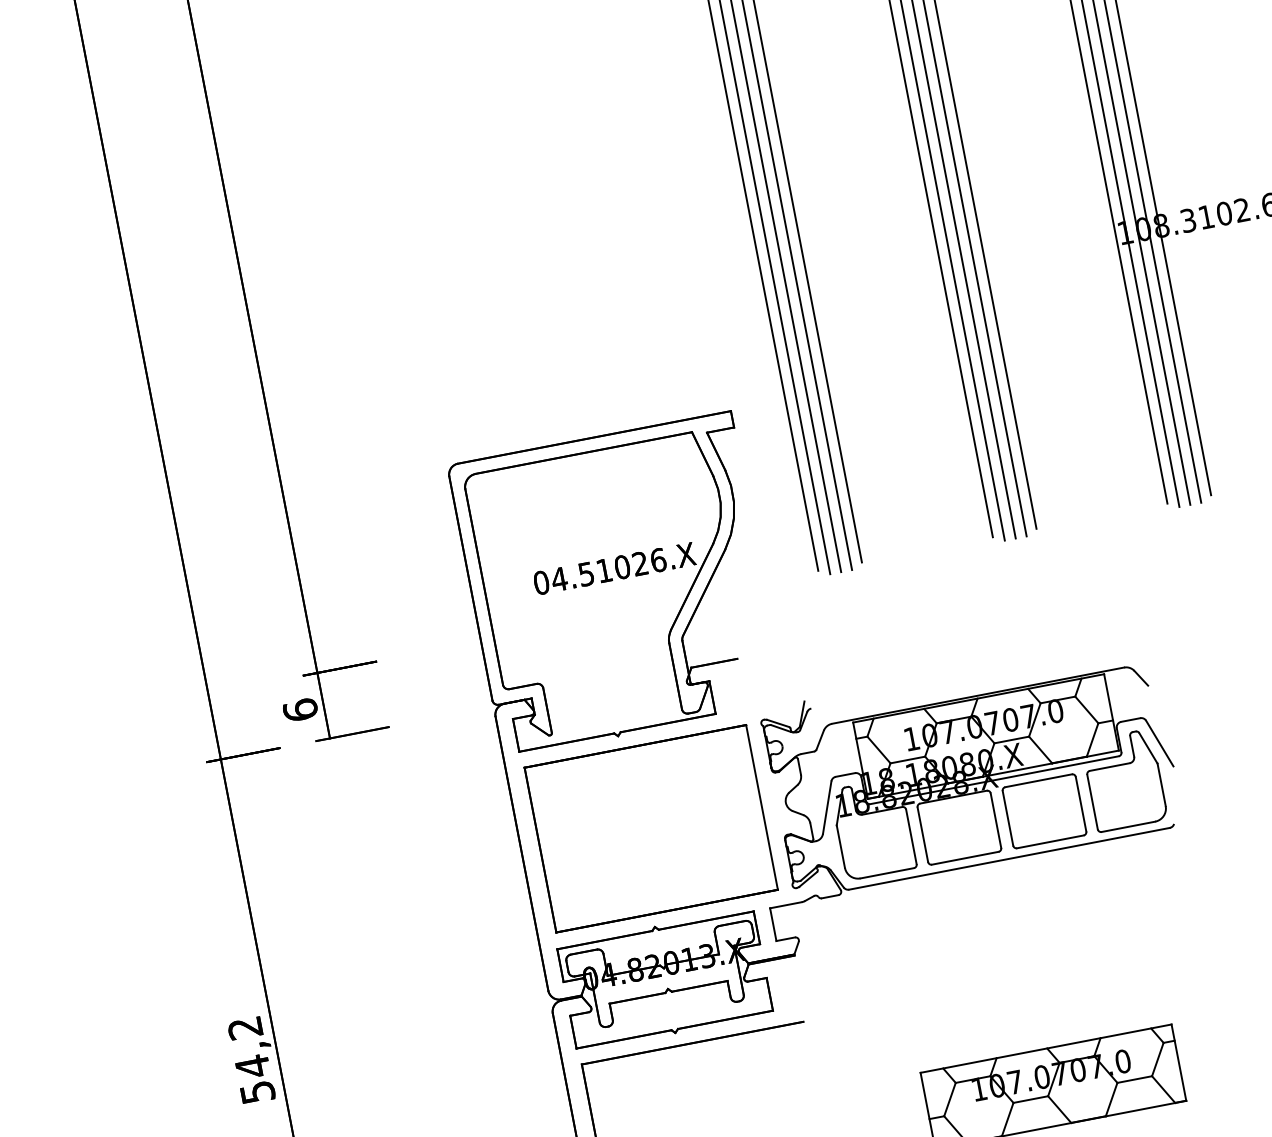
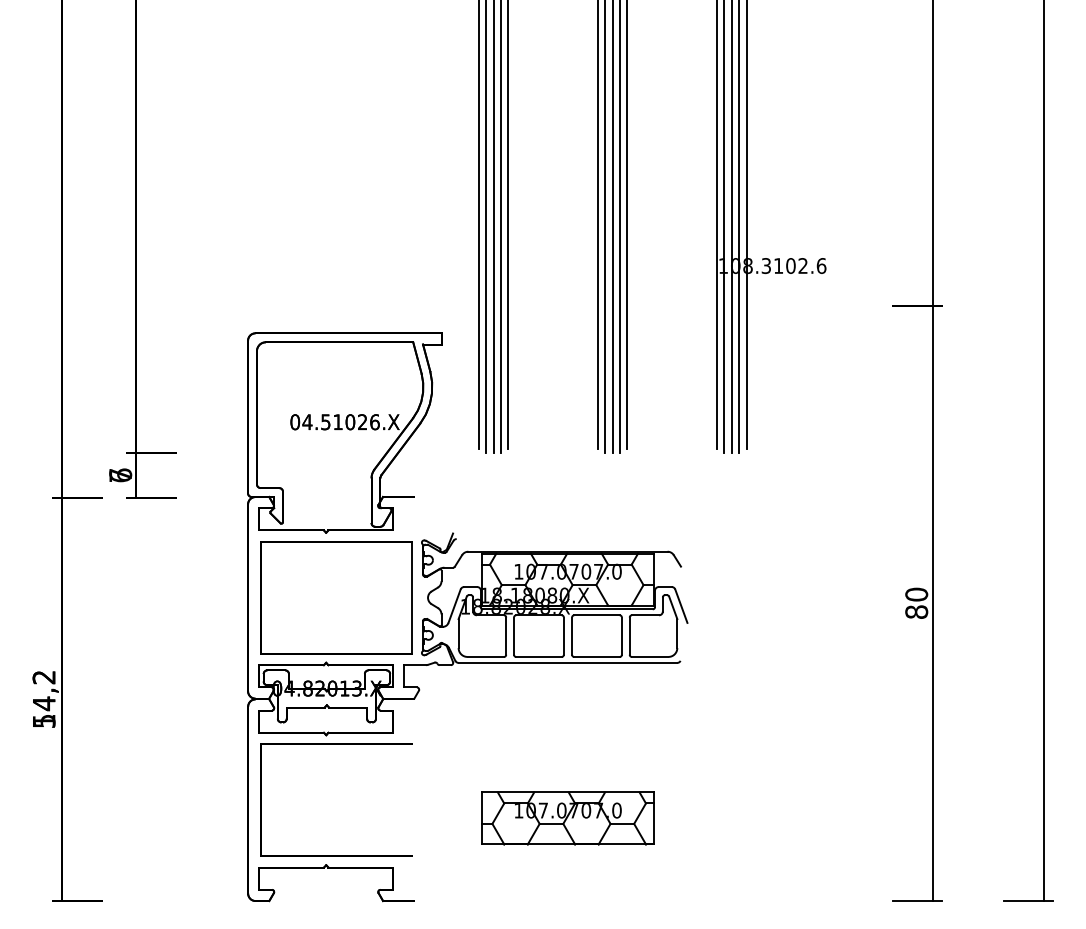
text: (300, 710) -> (120, 475), 6 -> 7
text: (258, 1092) -> (44, 721), 54,2 -> 14,2

